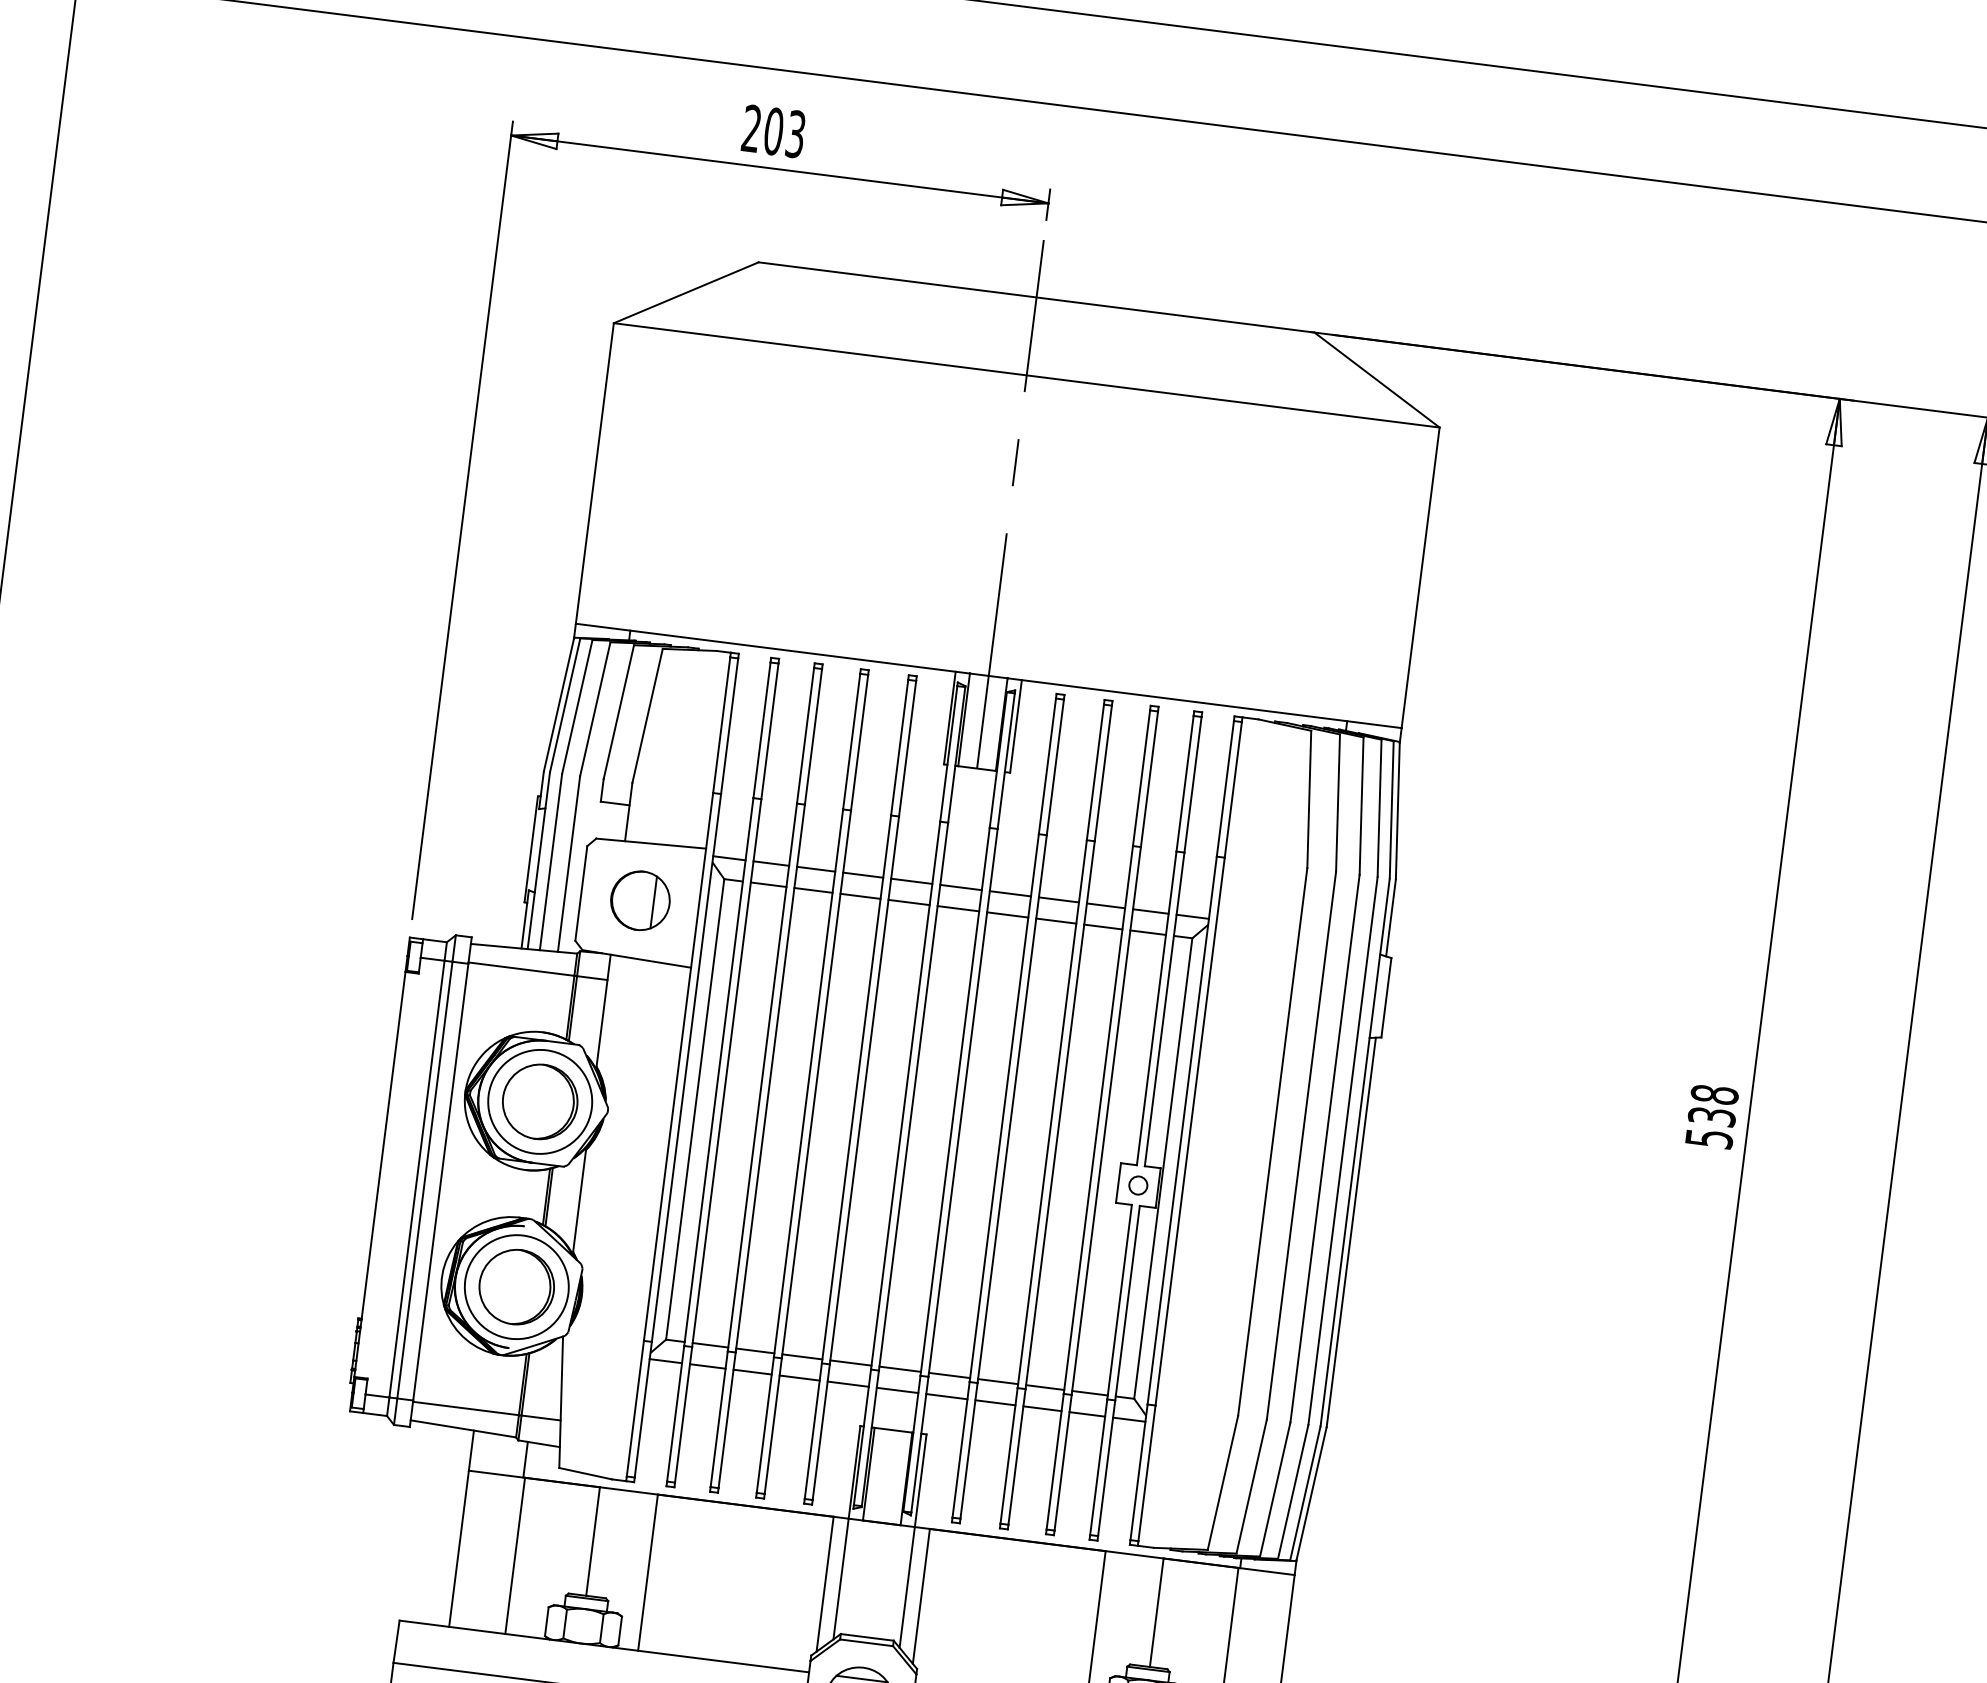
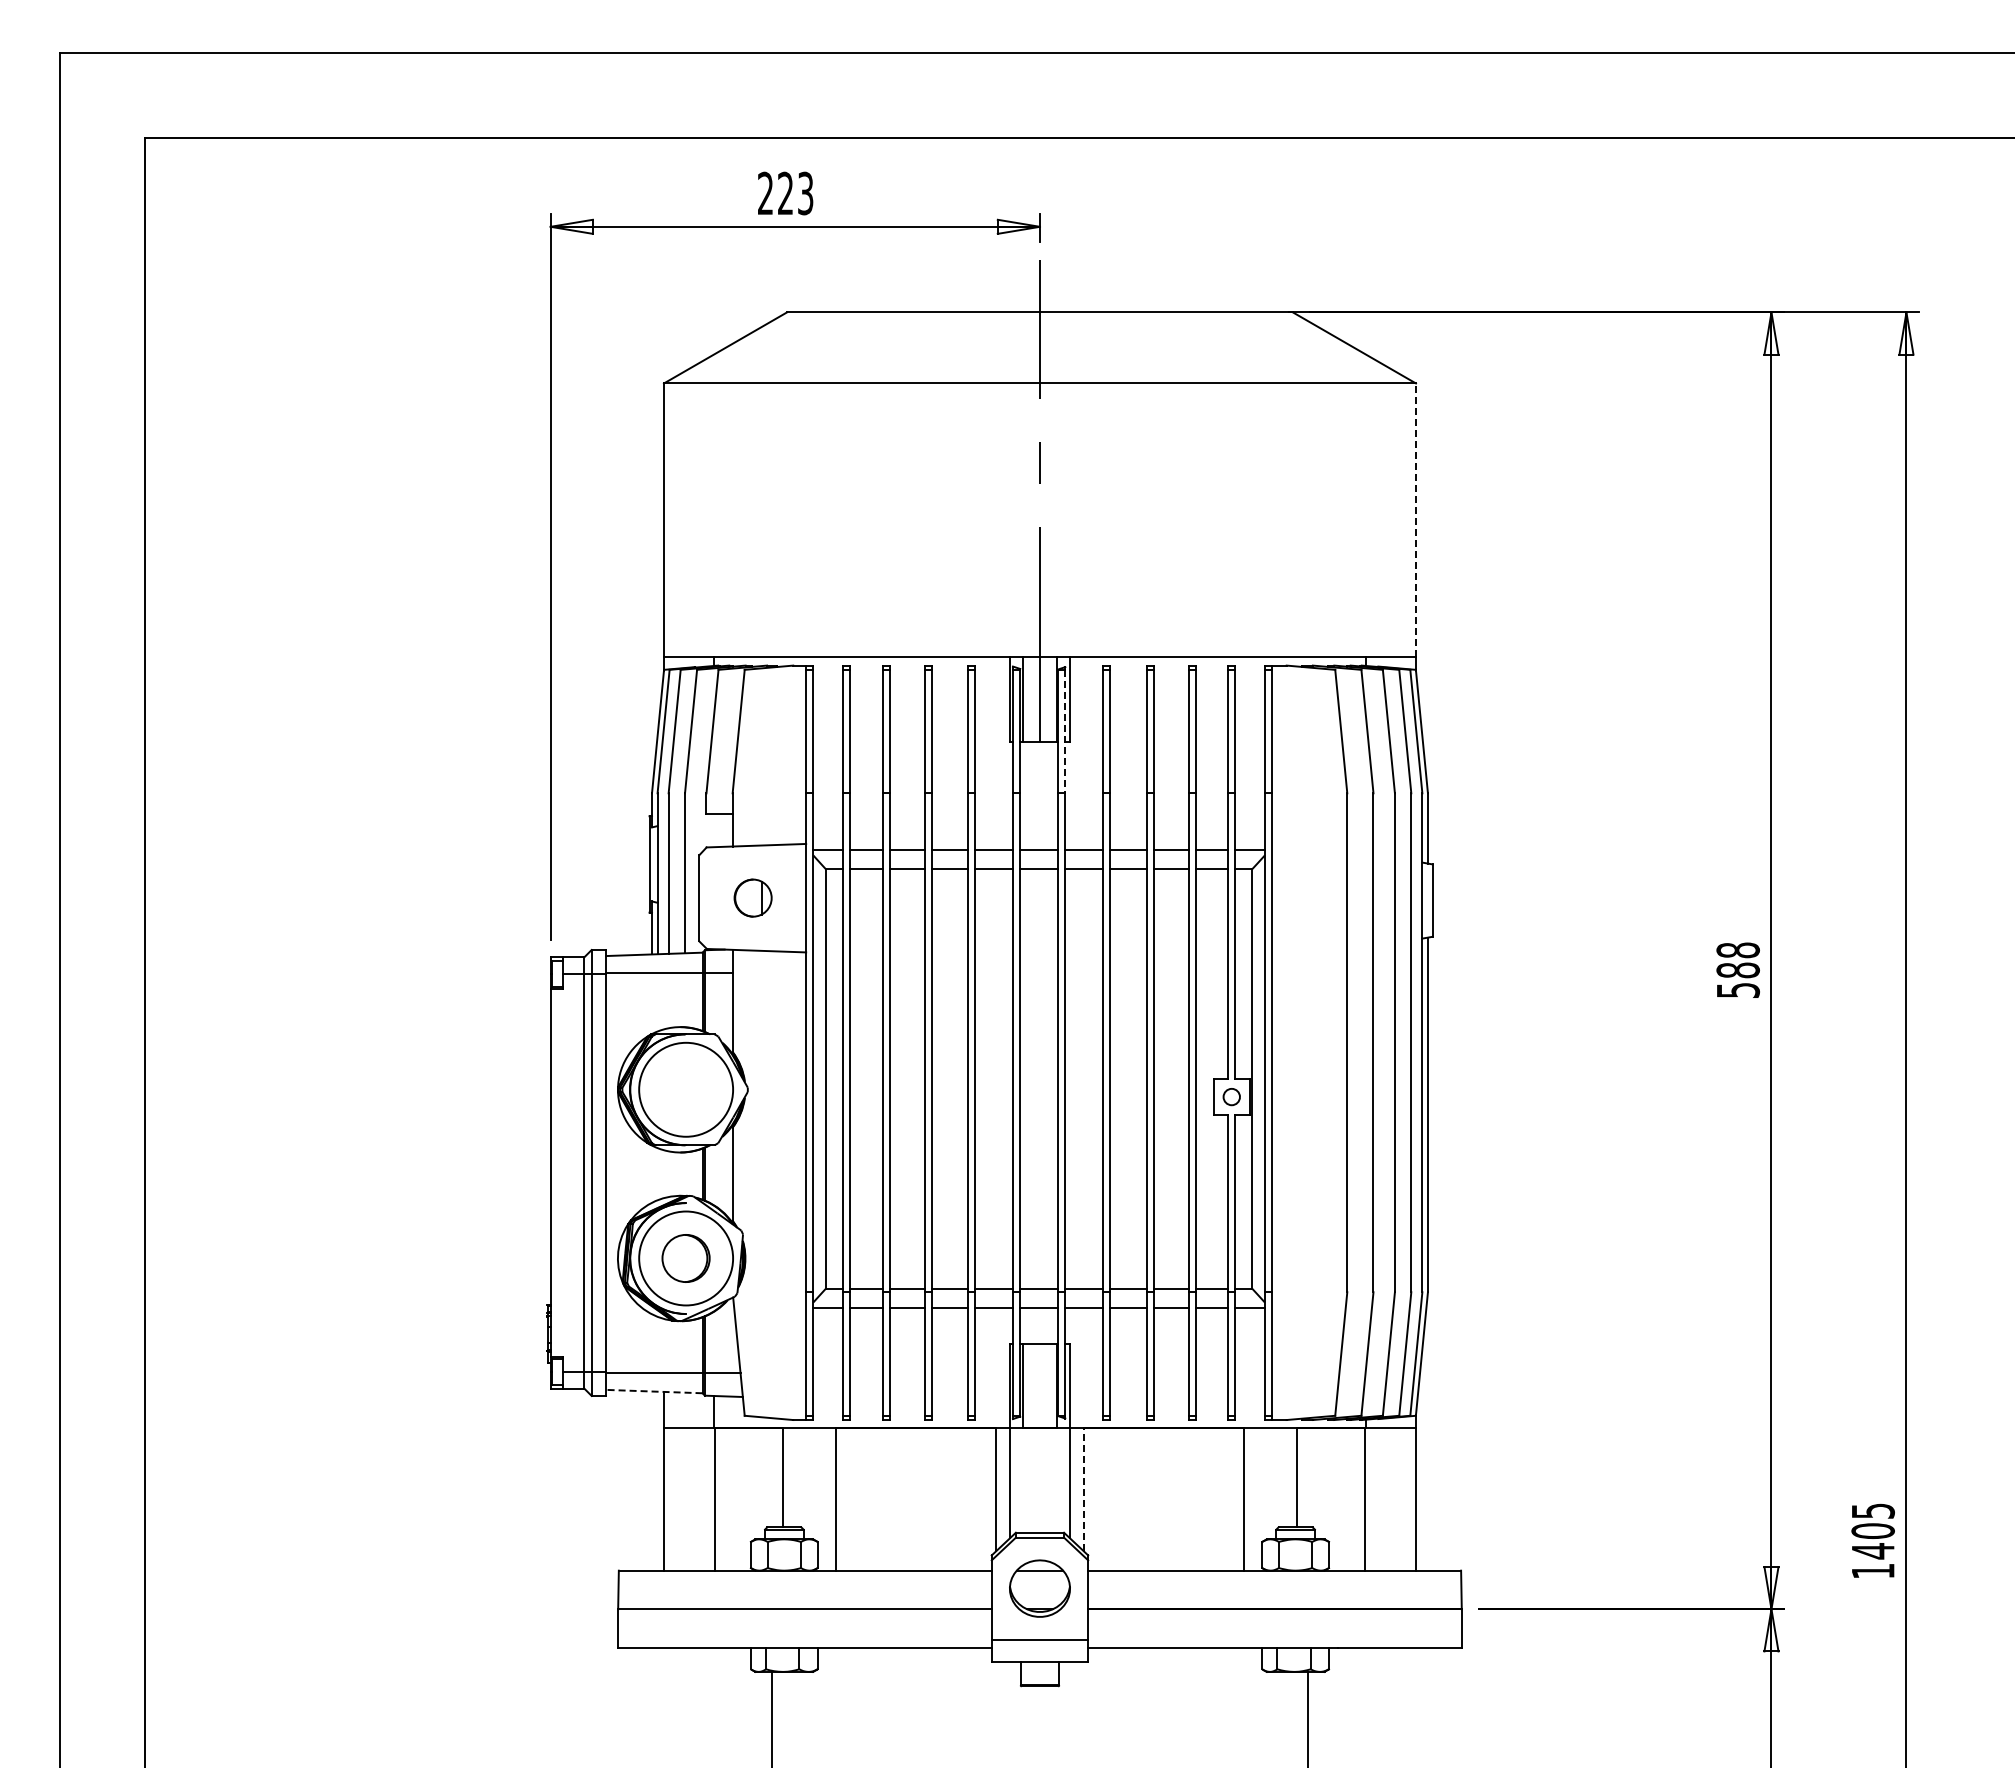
text: (773, 131) -> (785, 193), 203 -> 223
line: (1420, 577) -> (1415, 520), solid -> dashed
line: (1006, 761) -> (1065, 731), solid -> dashed
part: (639, 899) -> (752, 897), size x0.7
part: (539, 1101) -> (685, 1089), removed
text: (1711, 1116) -> (1737, 970), 538 -> 588
part: (516, 1287) -> (685, 1258), size x0.7
line: (462, 1428) -> (653, 1391), solid -> dashed
line: (921, 1595) -> (1083, 1489), solid -> dashed

